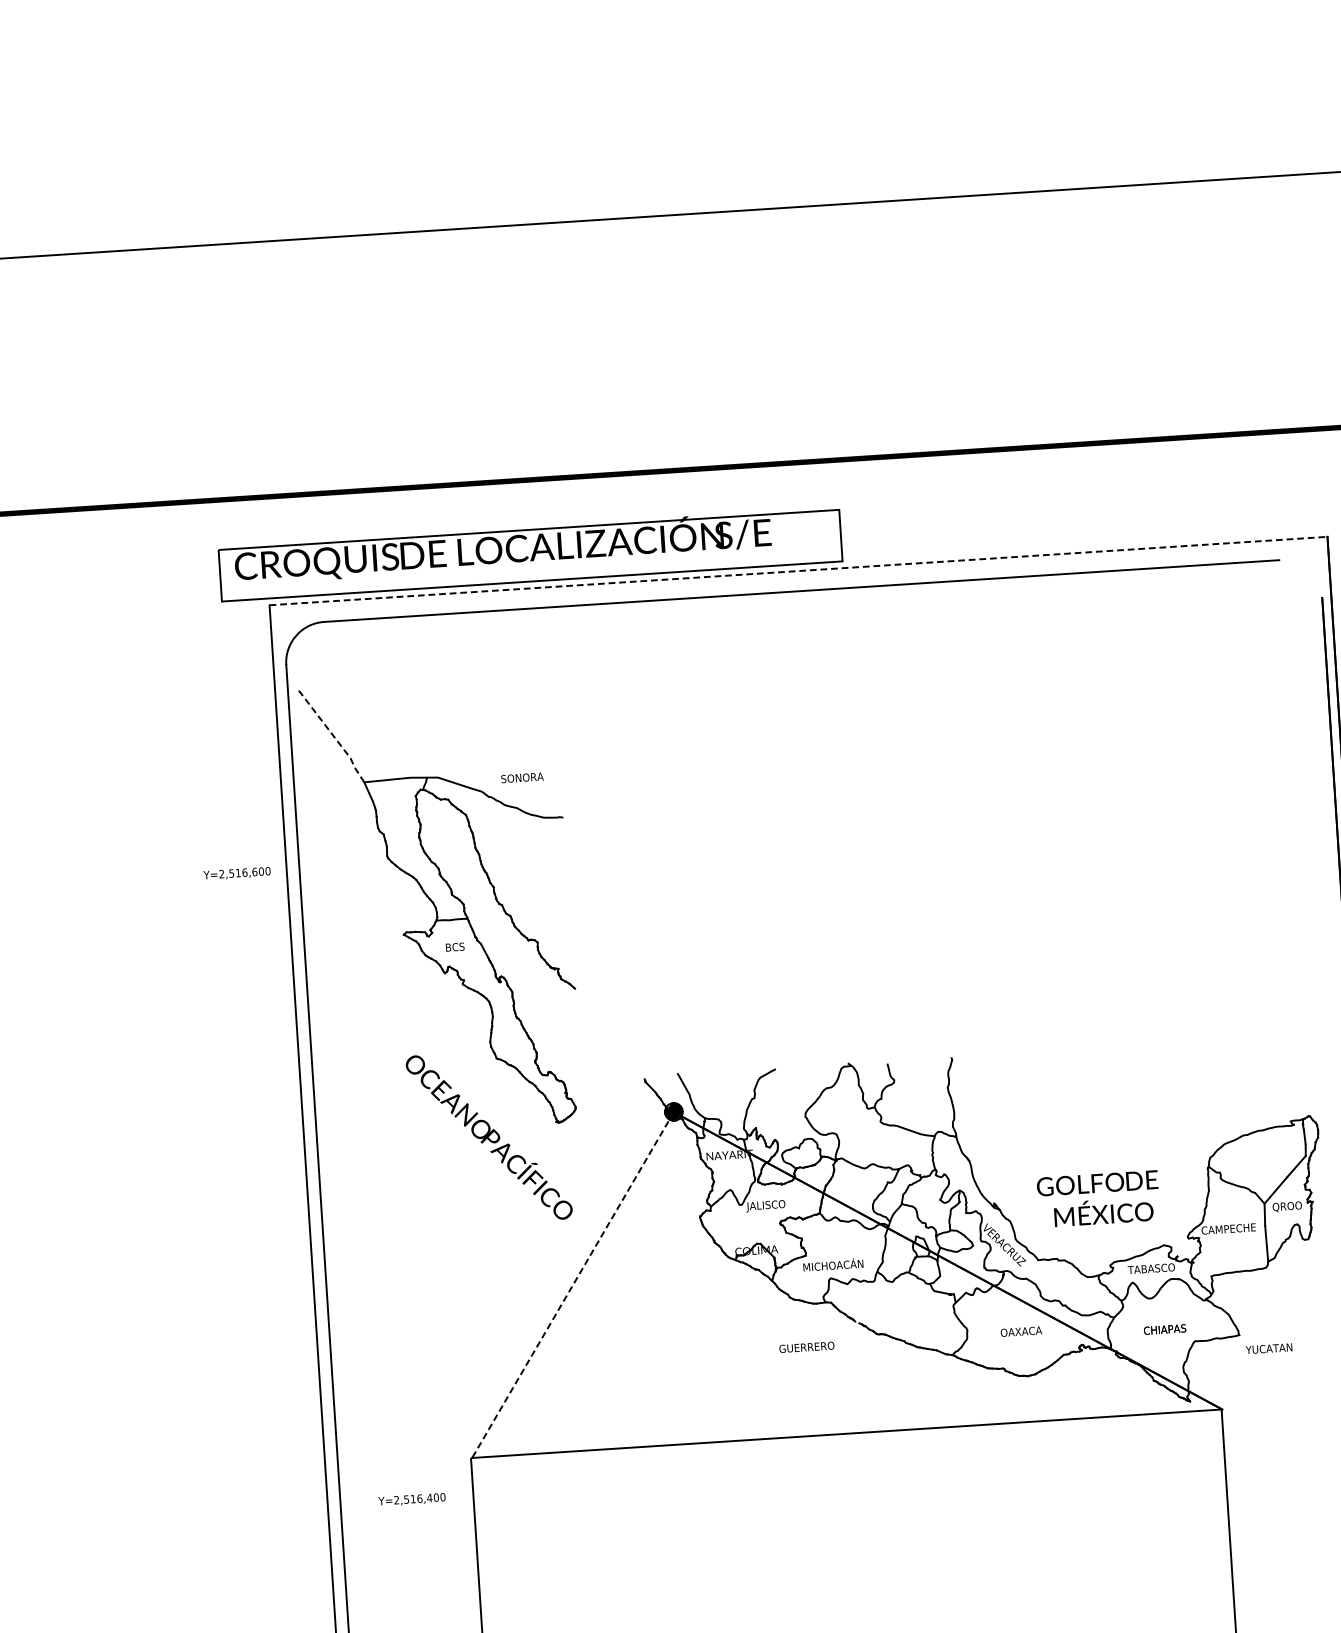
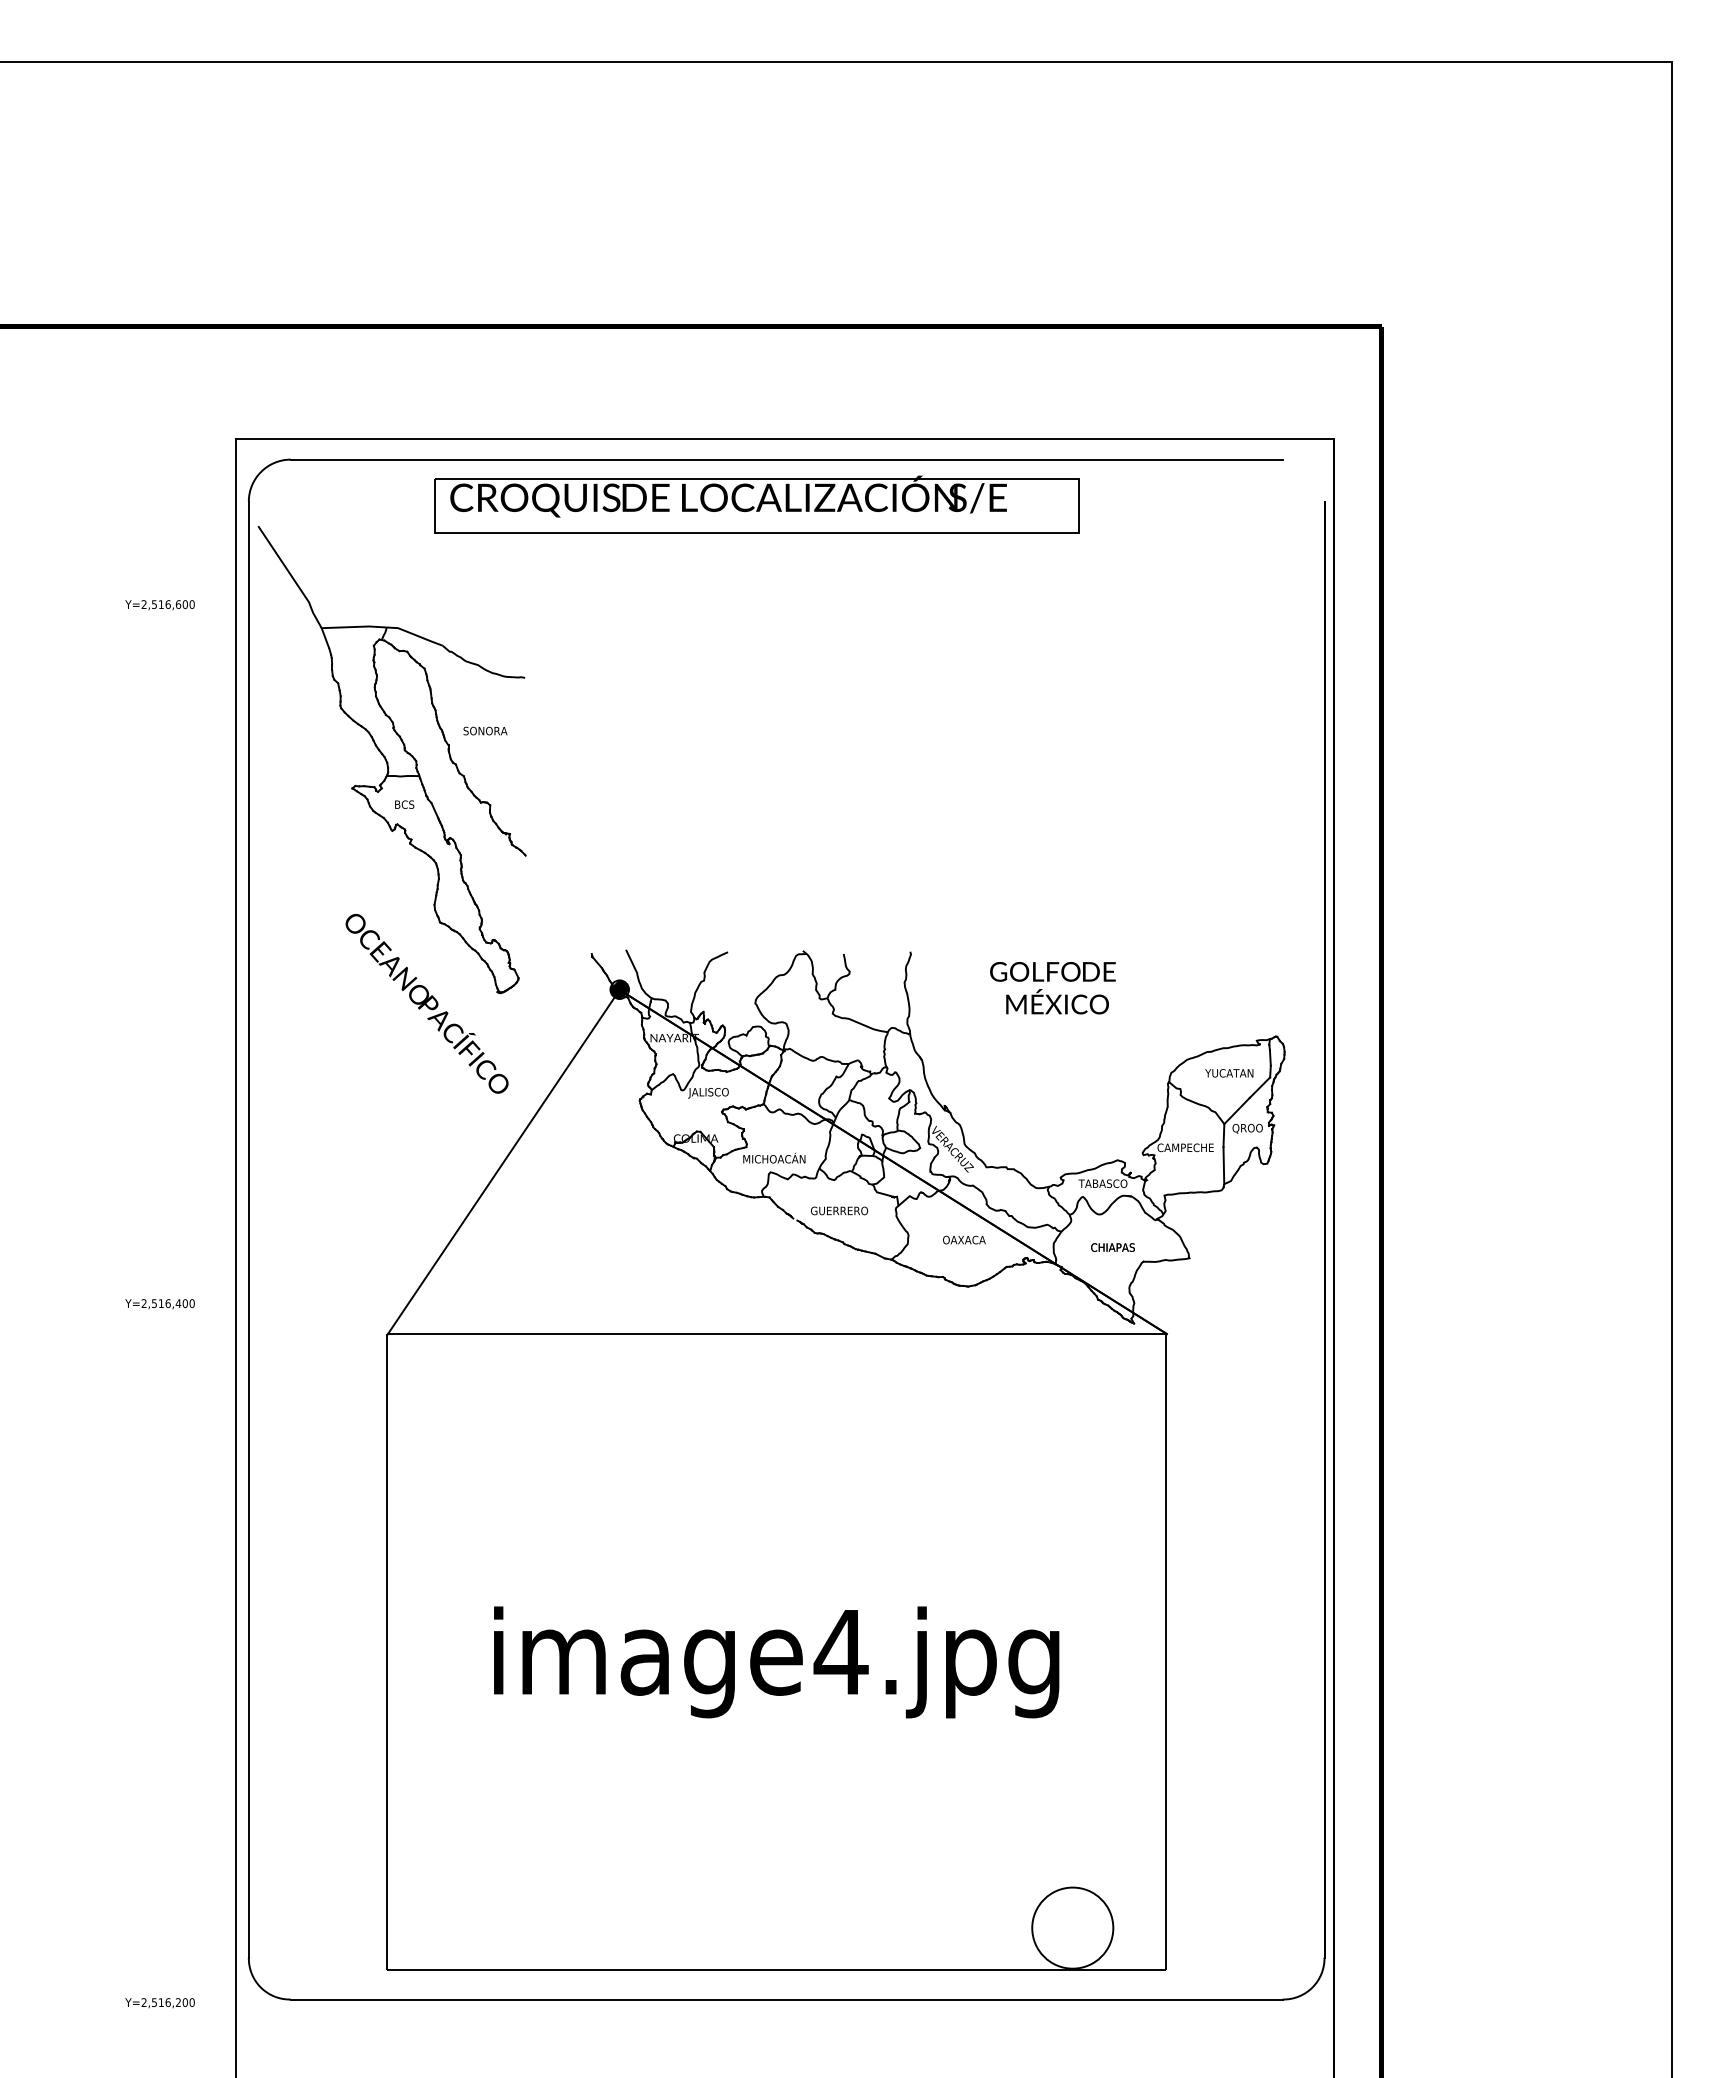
part: (530, 554) -> (756, 504), moved
line: (799, 570) -> (785, 438), dashed -> solid
line: (333, 735) -> (292, 577), dashed -> solid
text: (522, 777) -> (485, 730), moved
text: (236, 874) -> (159, 605), moved
text: (1098, 1199) -> (1052, 988), moved
line: (572, 1285) -> (503, 1162), dashed -> solid
text: (806, 1346) -> (839, 1210), moved
text: (1269, 1348) -> (1229, 1073), moved
text: (411, 1500) -> (159, 1304), moved

